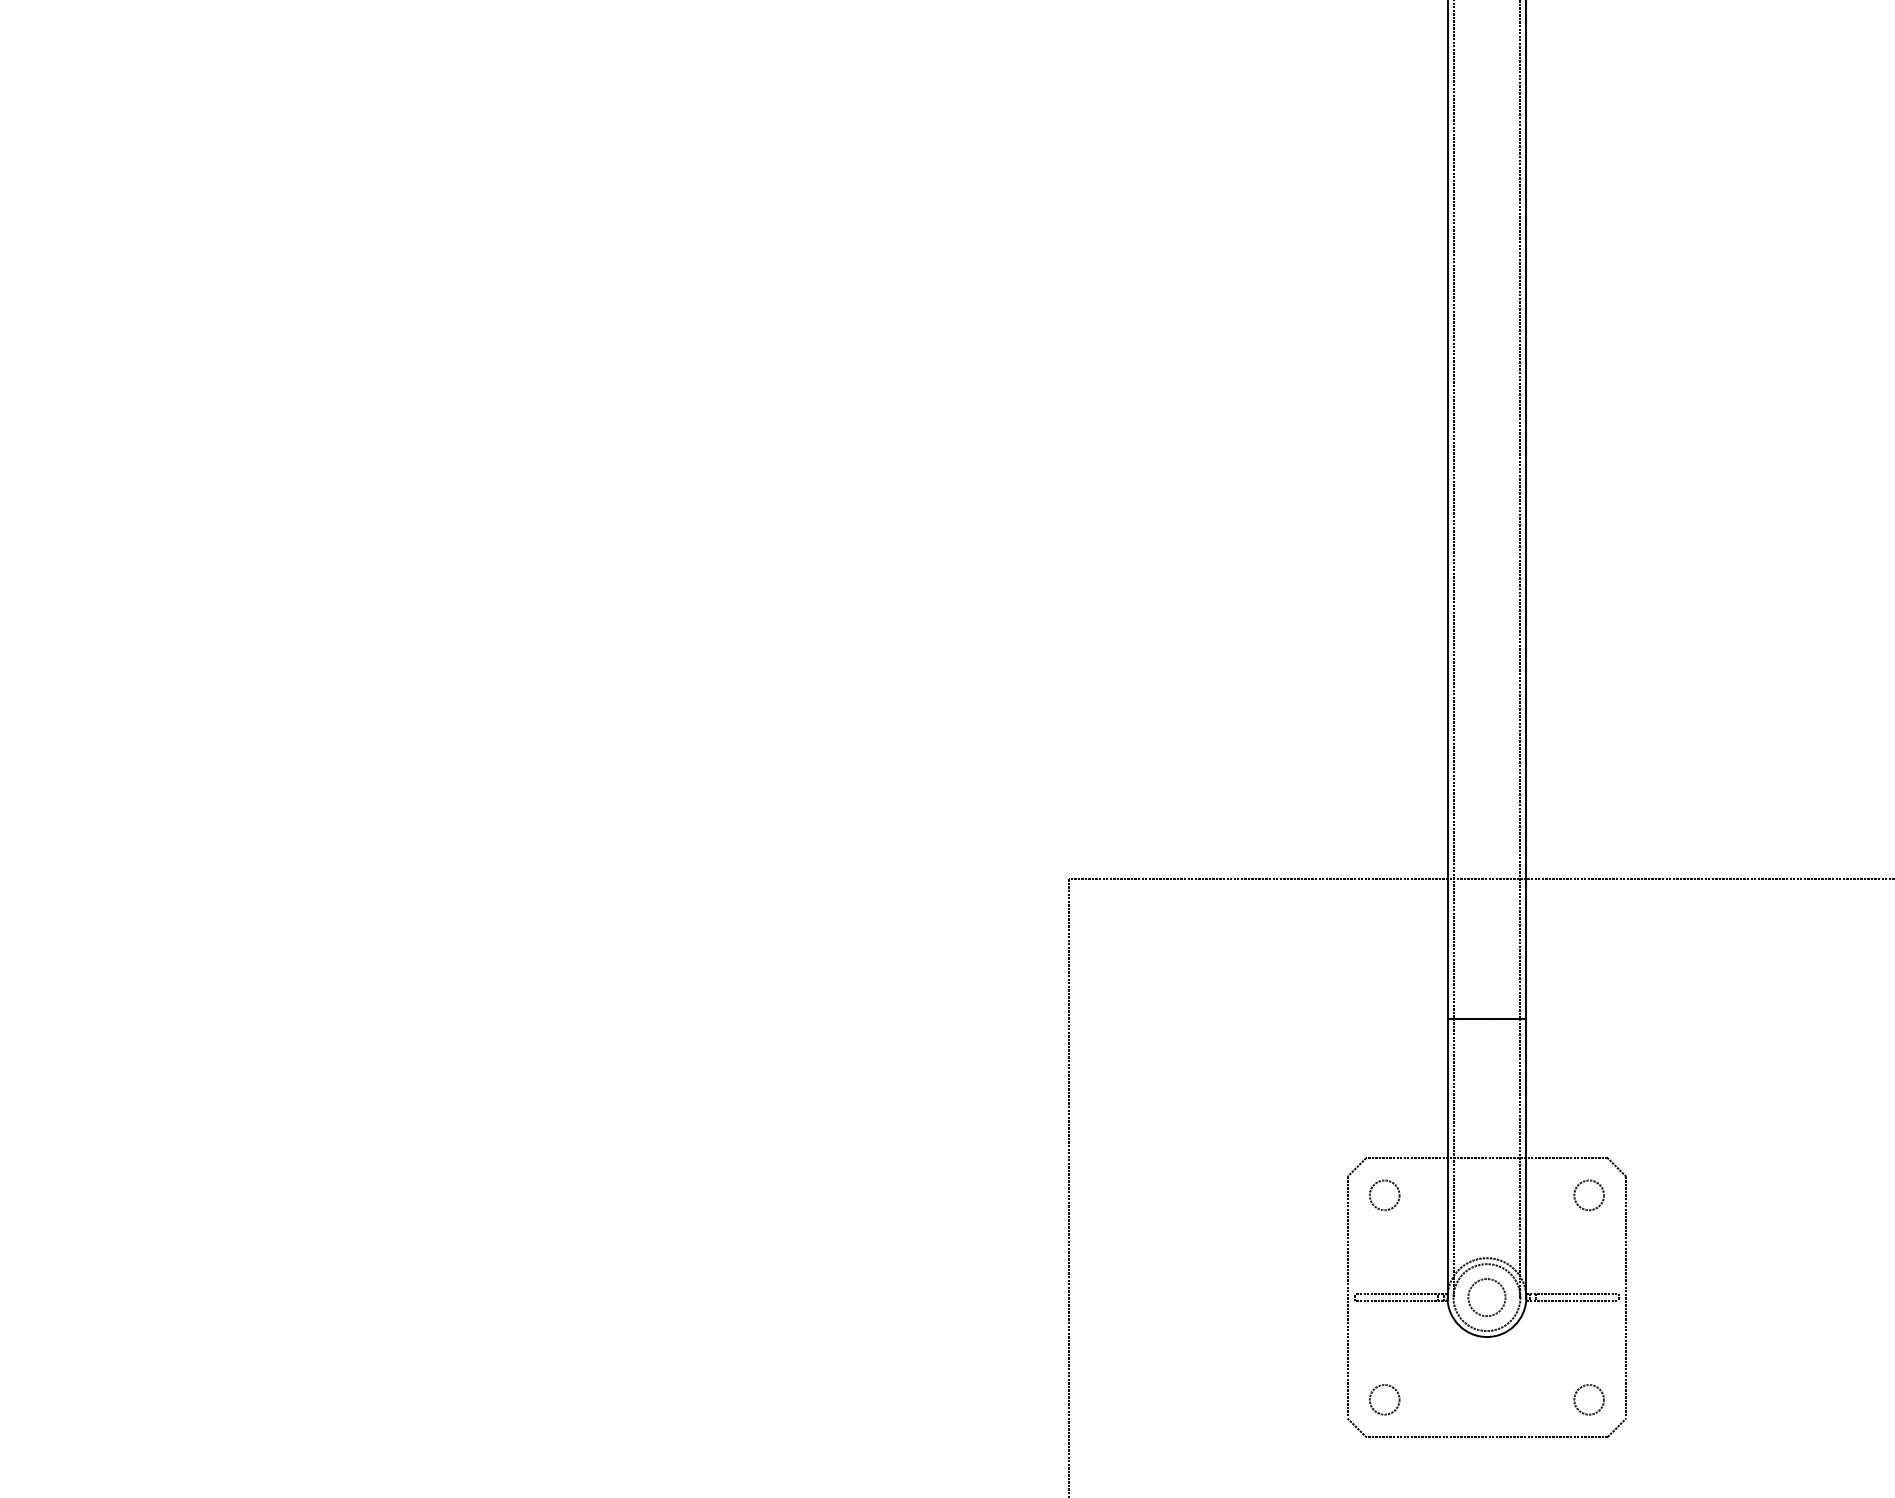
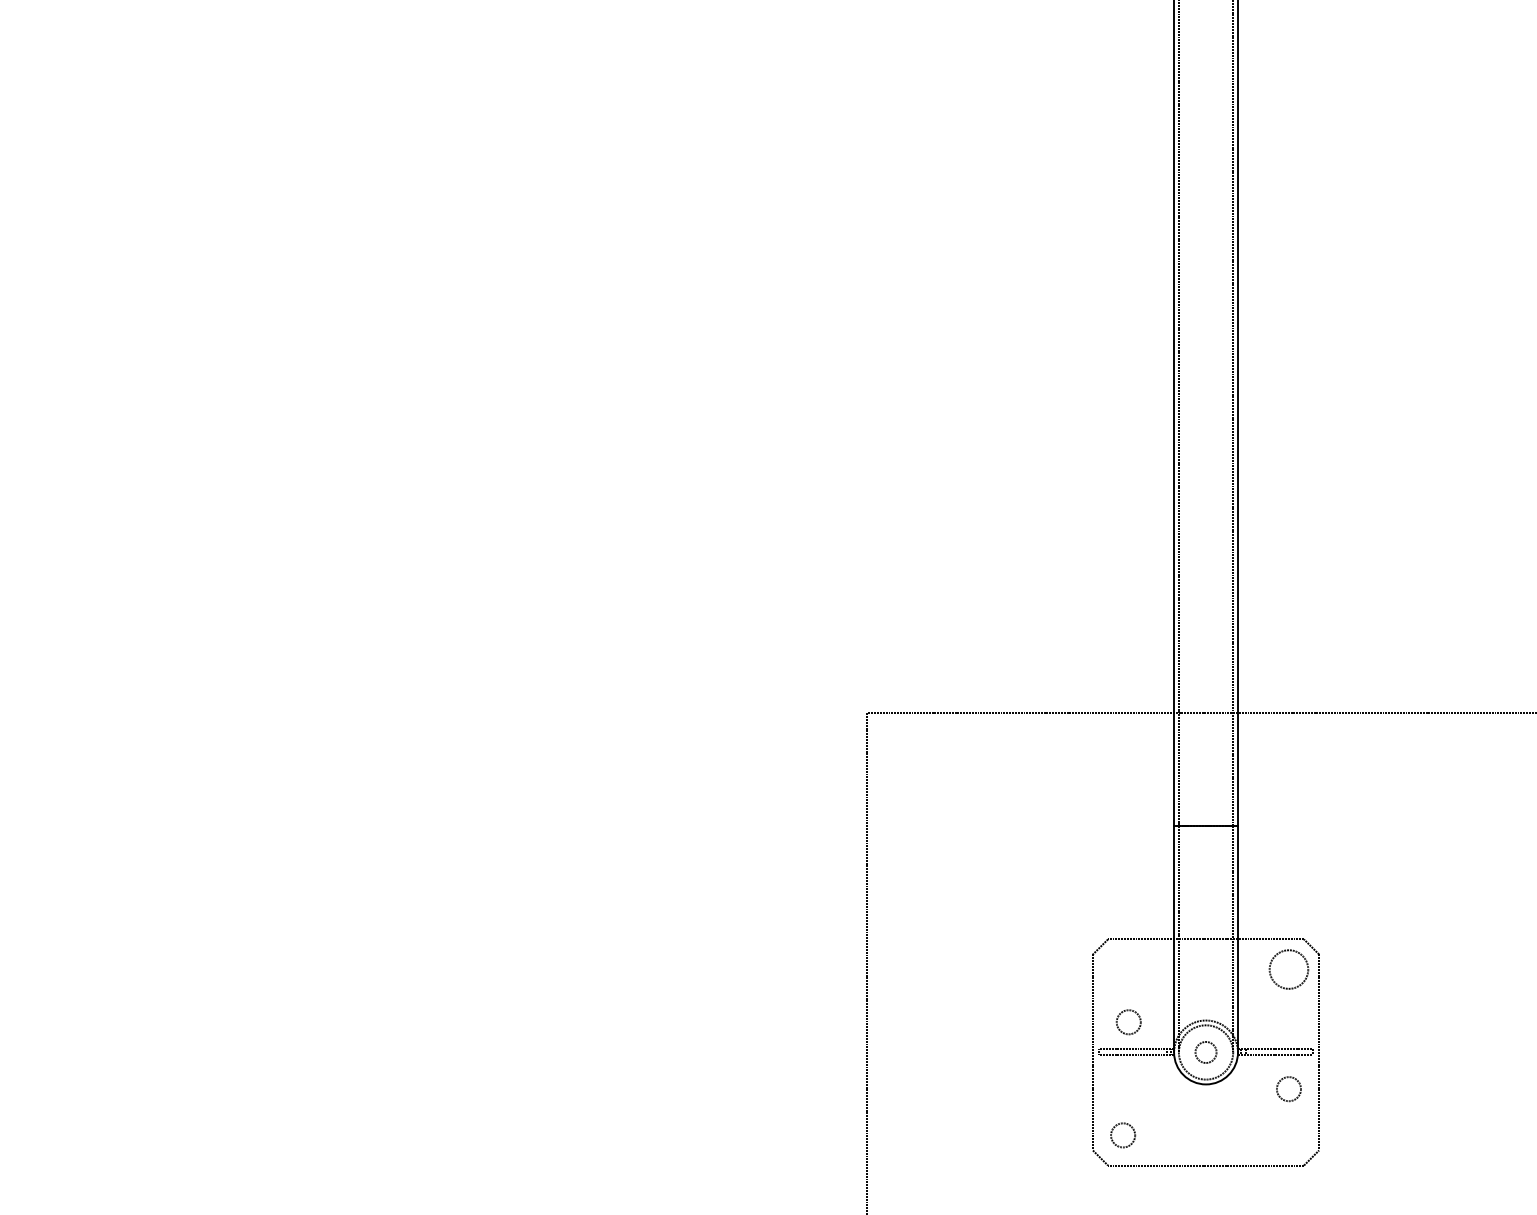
circle: (1384, 1195) -> (1128, 1022), moved
circle: (1589, 1195) -> (1289, 969), size x1.6
circle: (1486, 1297) -> (1205, 1052), size x0.7
circle: (1588, 1399) -> (1288, 1088), moved

